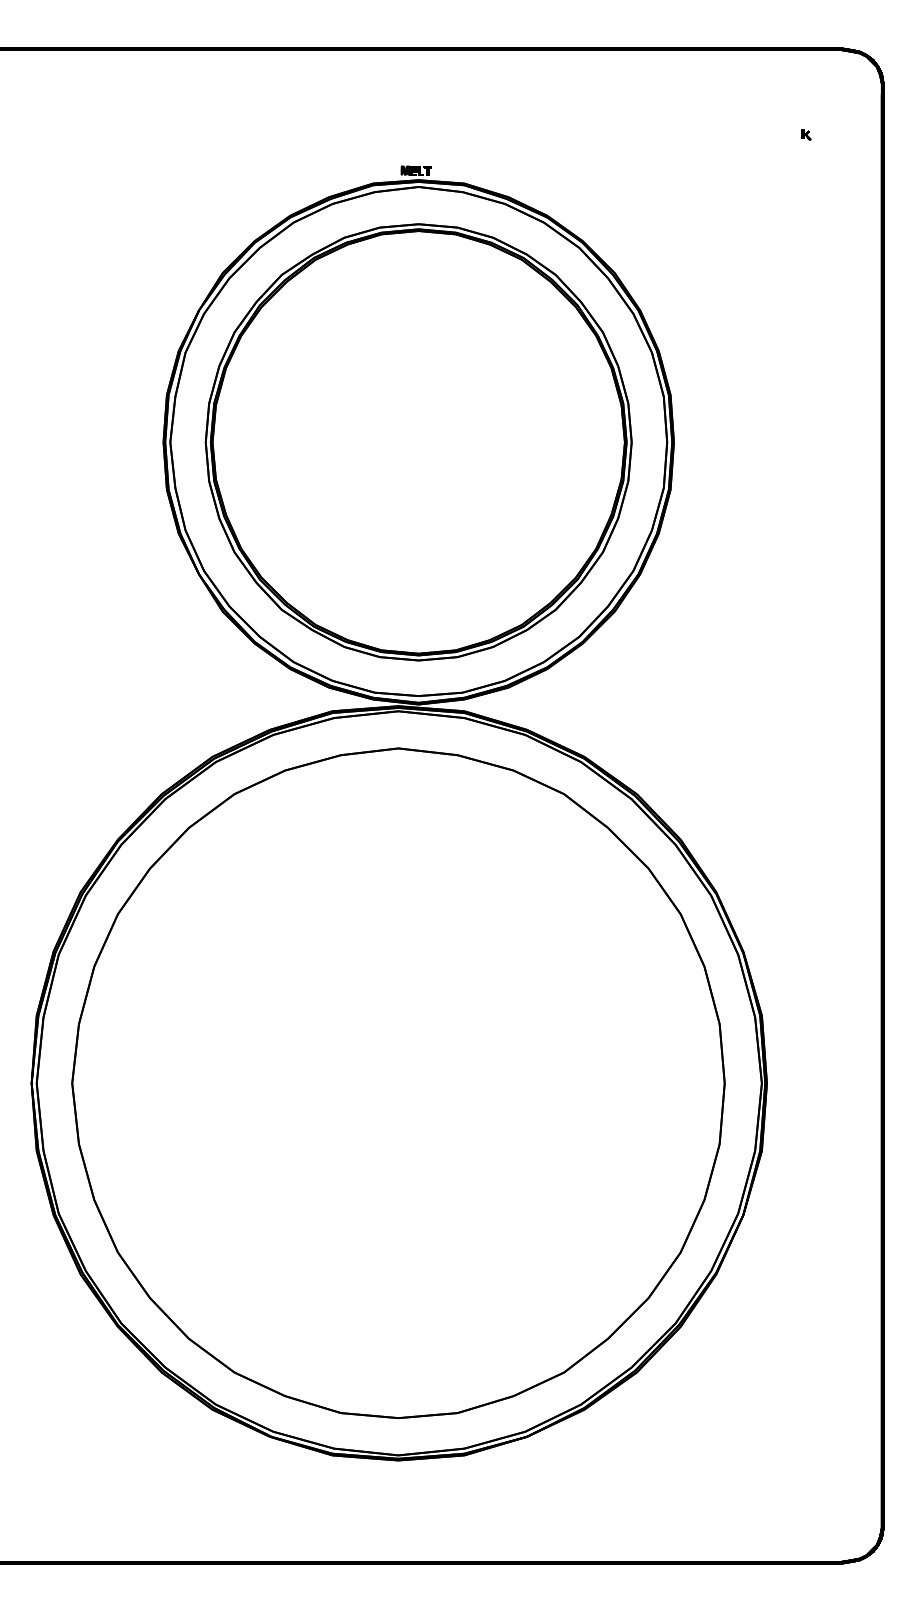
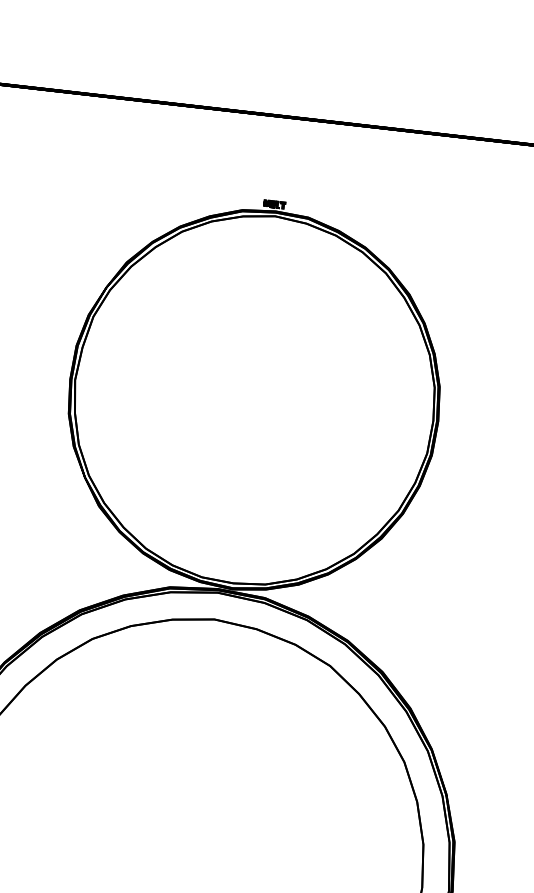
part: (418, 442) -> (254, 400), removed

